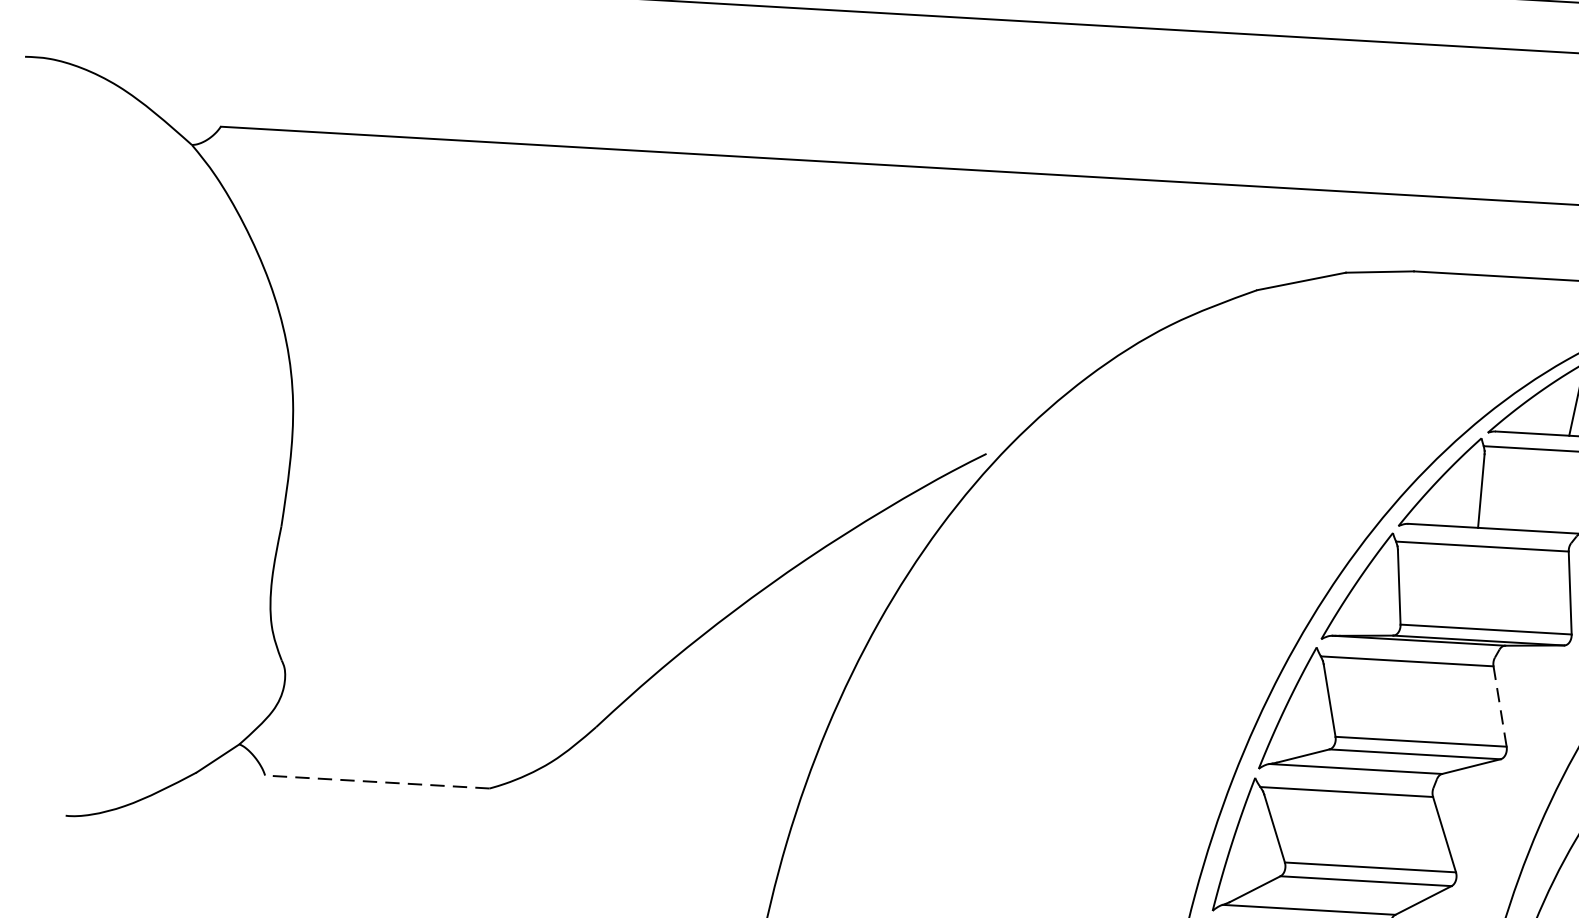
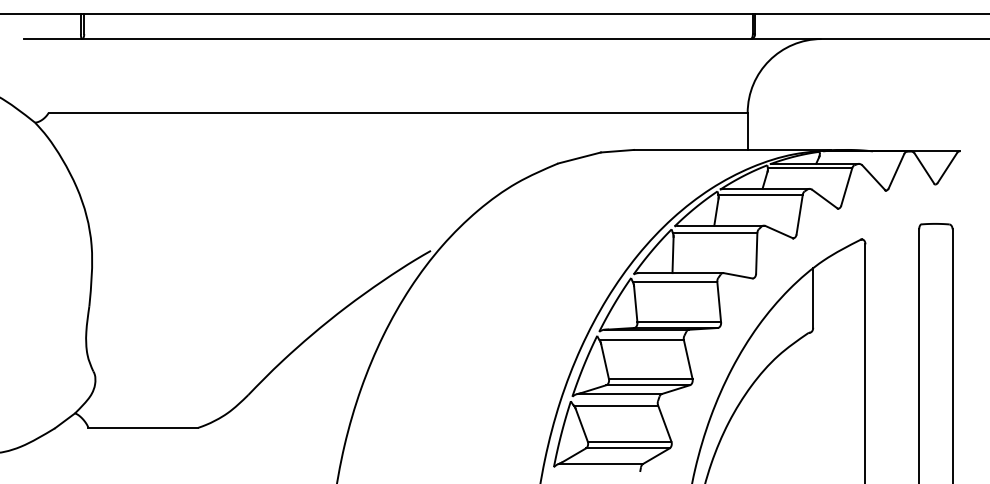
line: (1500, 706) -> (688, 359), dashed -> solid
line: (377, 781) -> (143, 427), dashed -> solid

